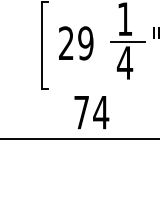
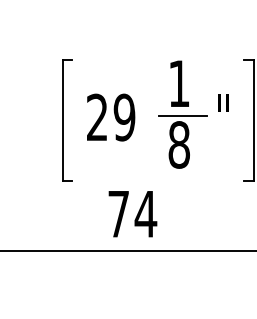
text: (124, 62) -> (178, 144), 4 -> 8

